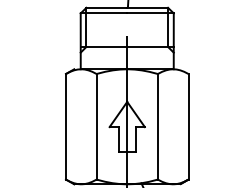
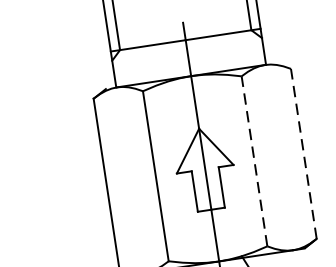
line: (157, 126) -> (253, 160), solid -> dashed
line: (188, 126) -> (303, 153), solid -> dashed

